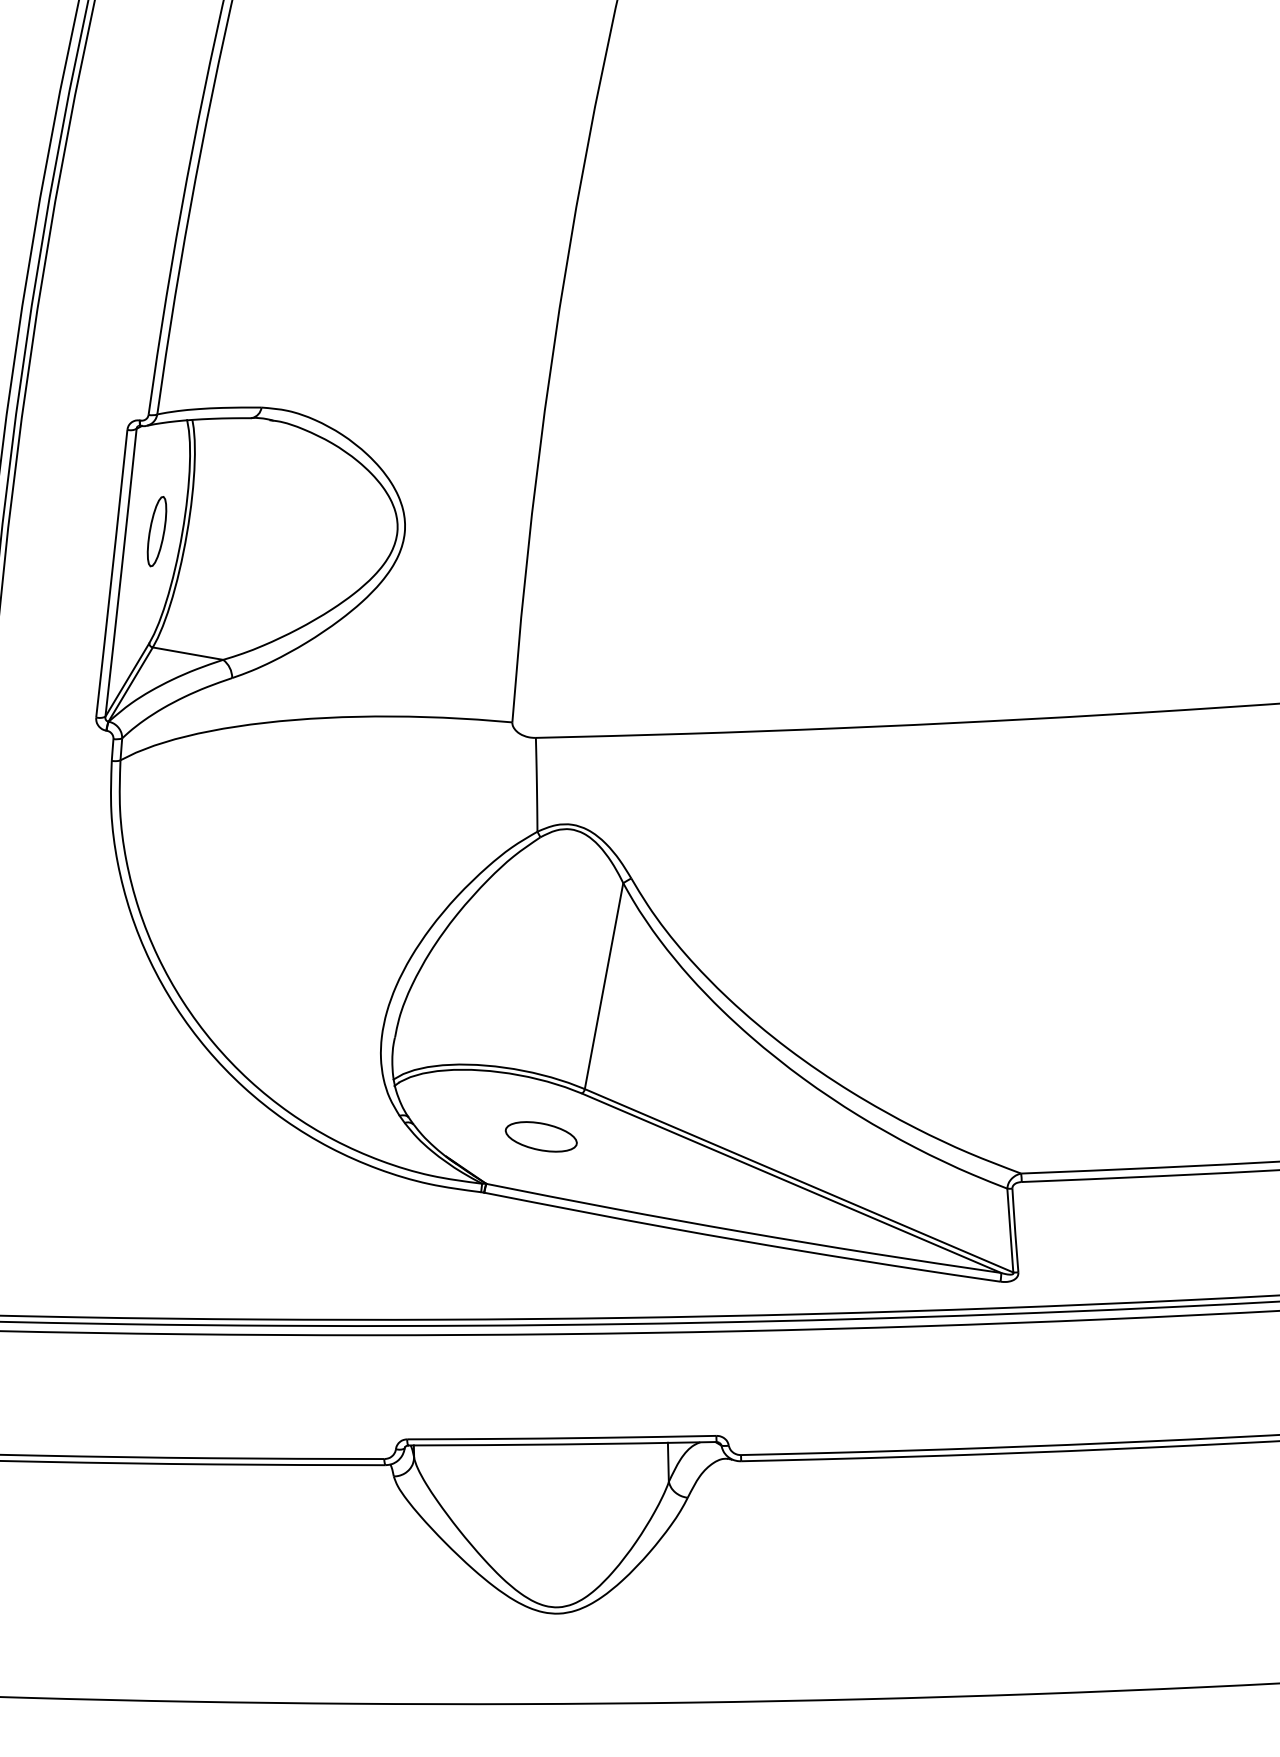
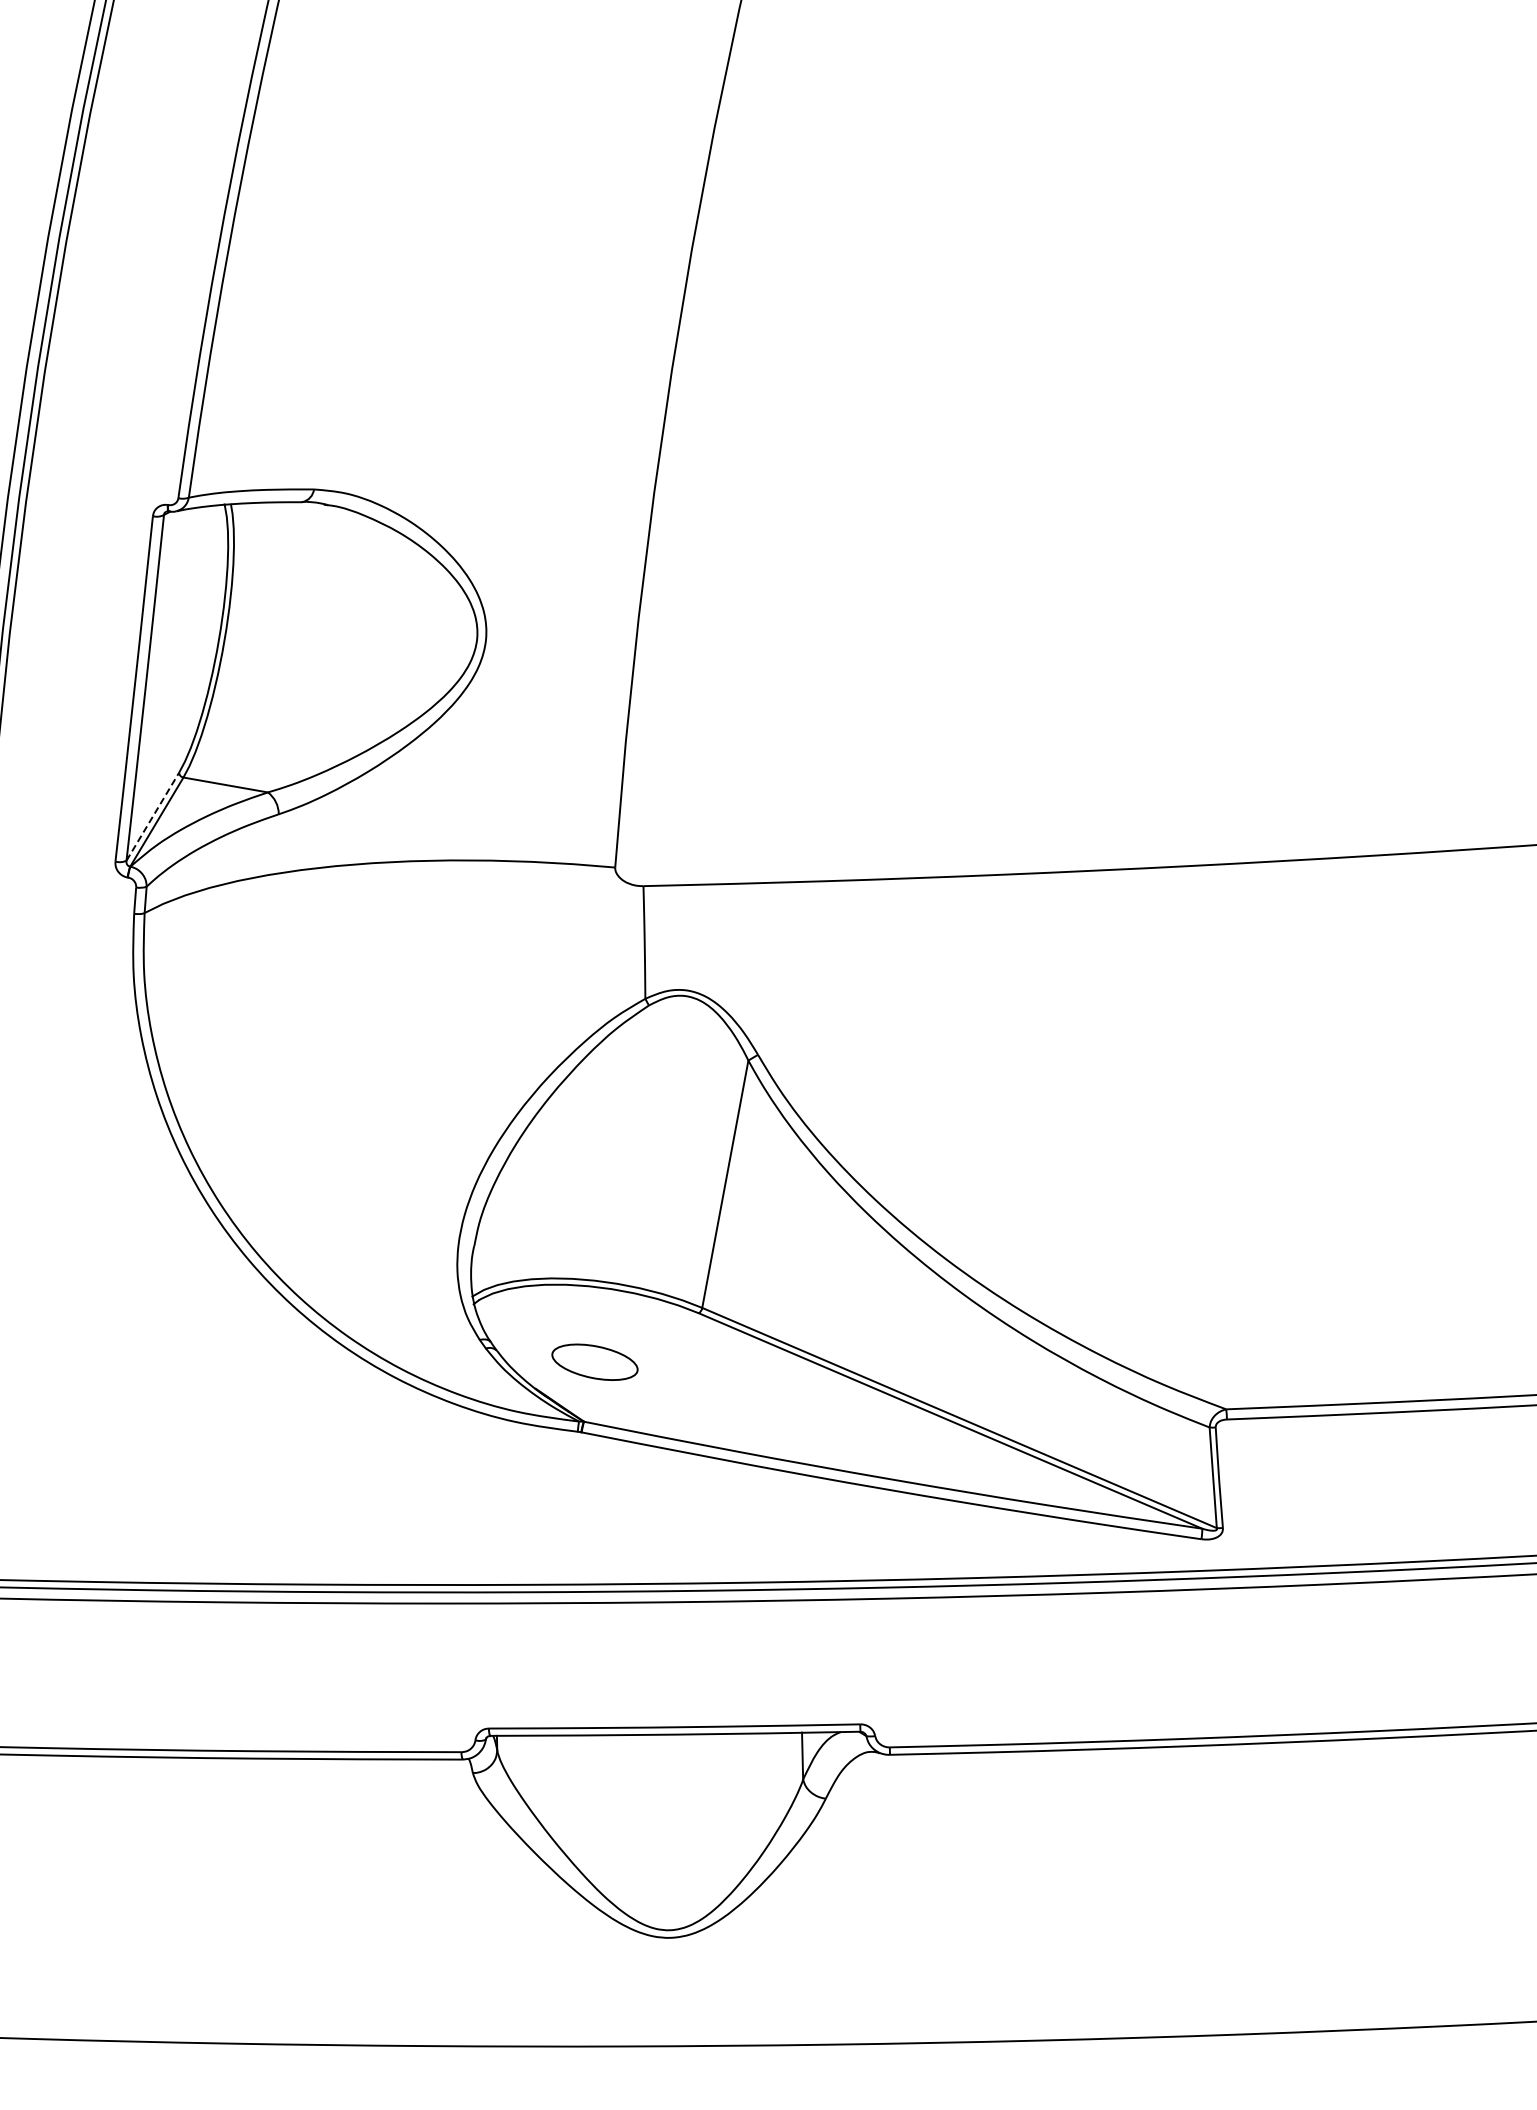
part: (157, 530) -> (188, 637), removed
line: (127, 679) -> (153, 816), solid -> dashed
part: (540, 1136) -> (594, 1361), moved

